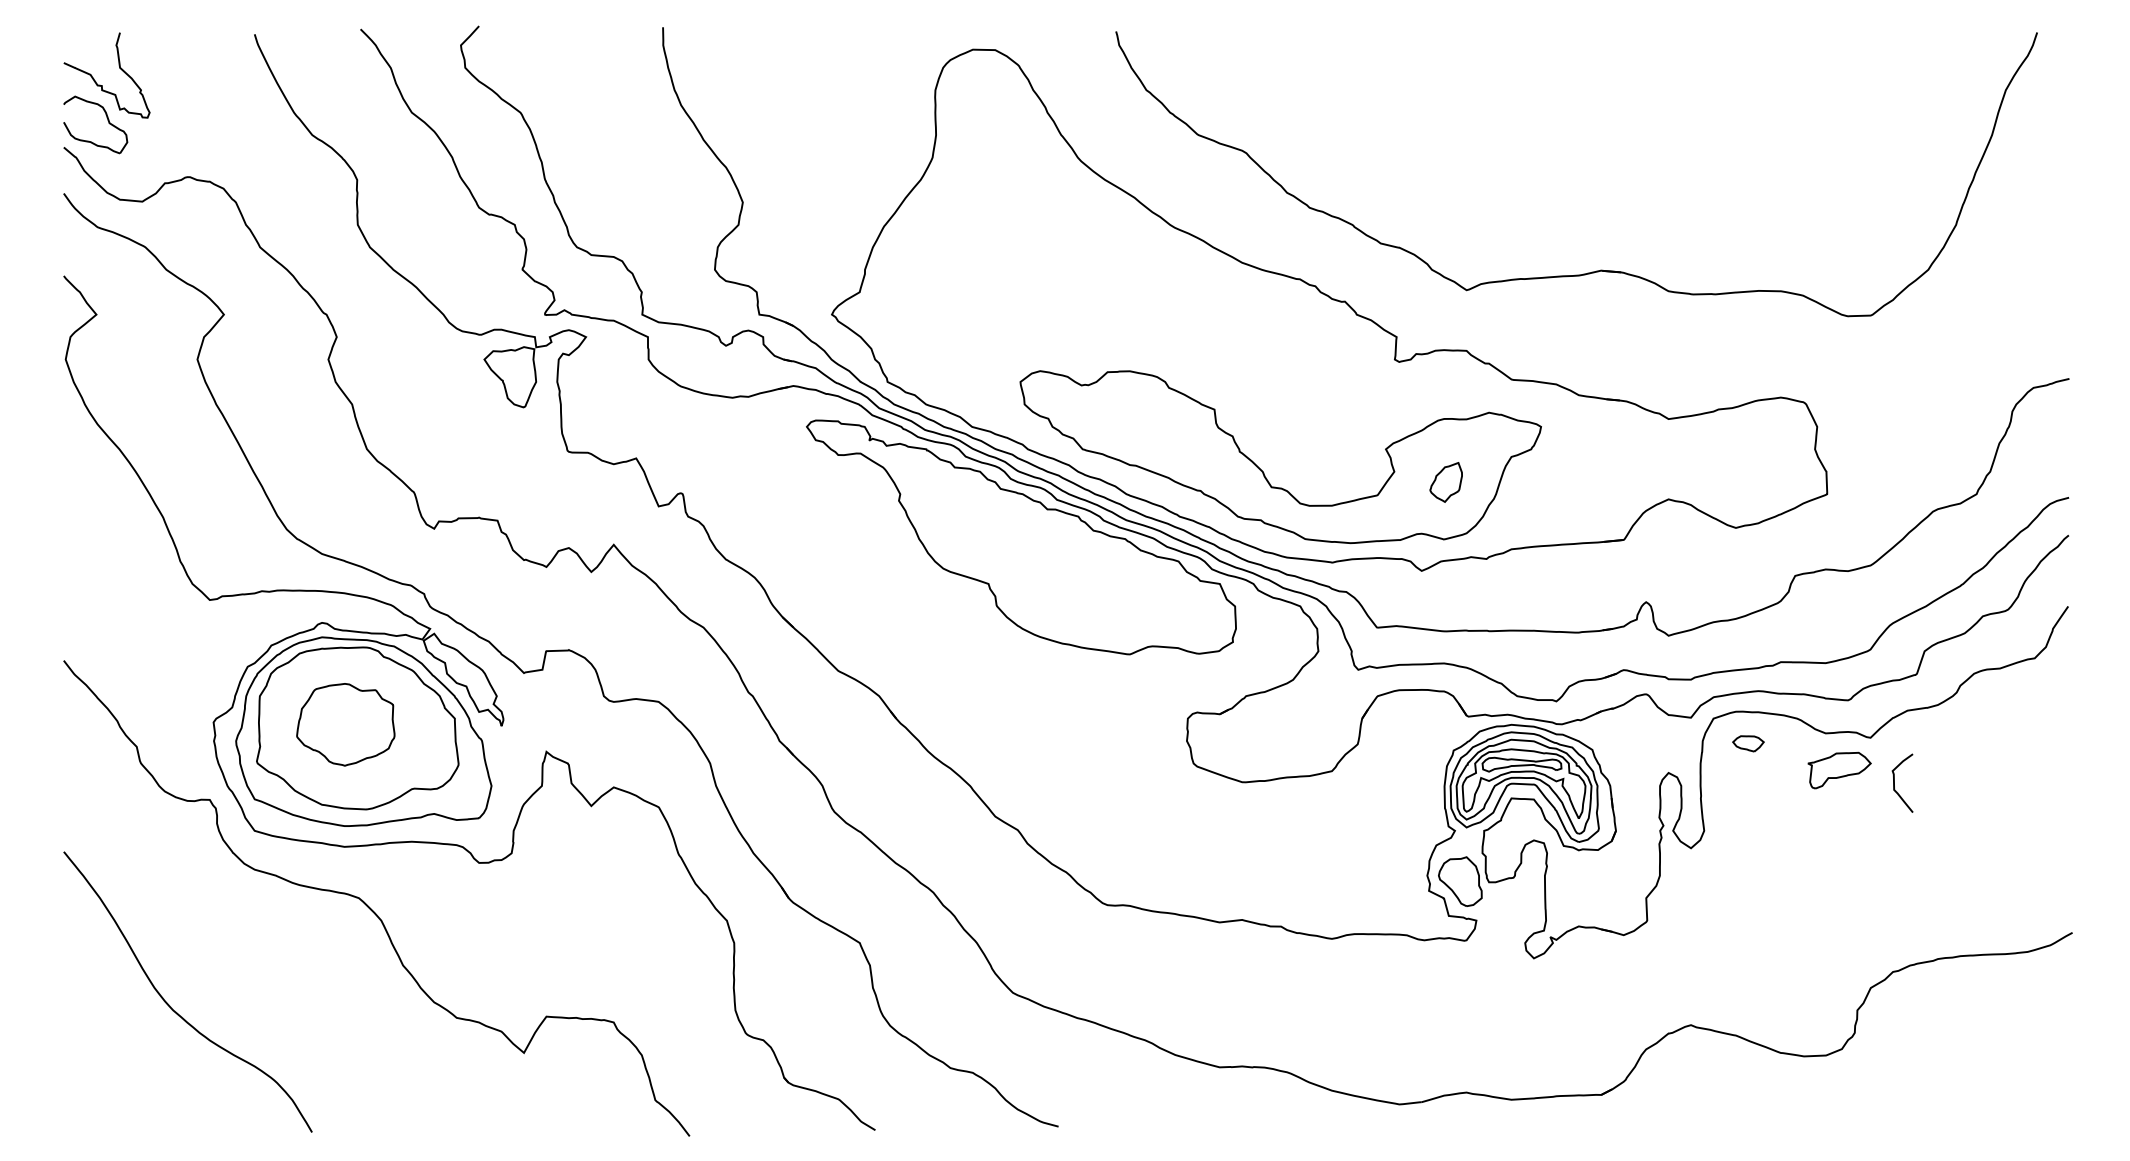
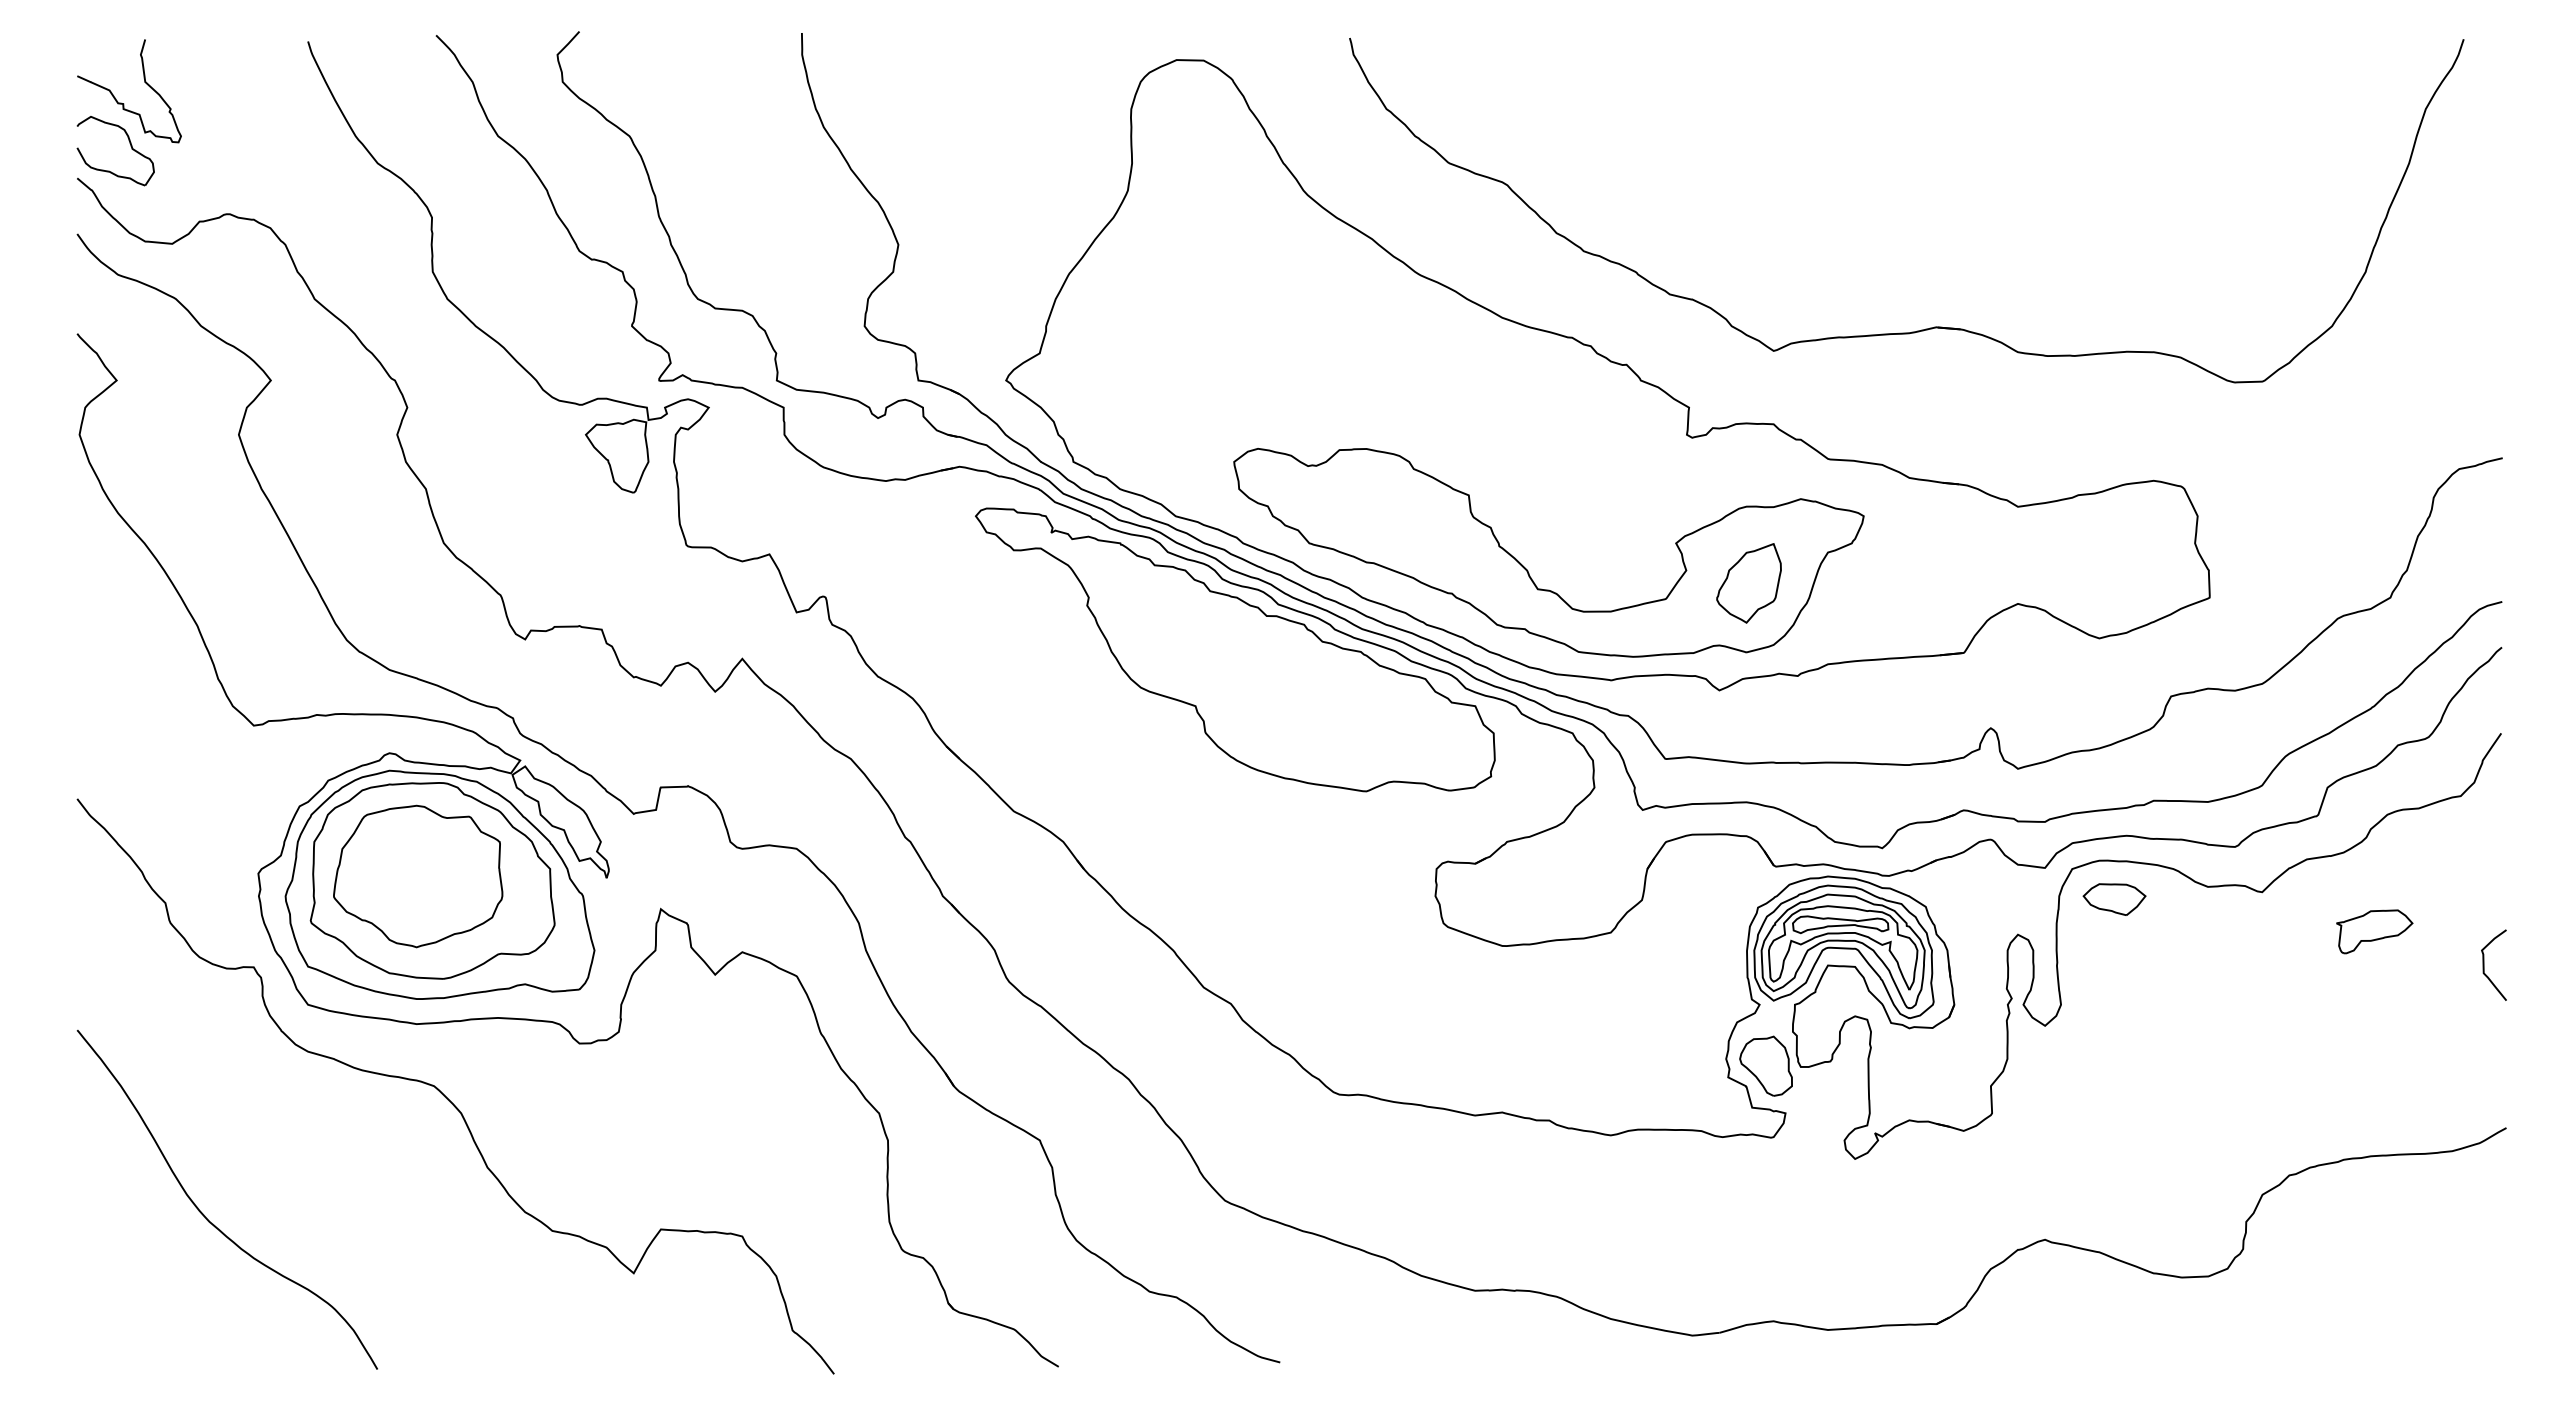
part: (1445, 482) -> (1748, 583), size x1.67
part: (346, 724) -> (418, 876), size x1.43
part: (1748, 743) -> (2114, 899), size x1.67
part: (1839, 770) -> (2374, 931), moved
curve: (1894, 782) -> (2484, 964), moved

